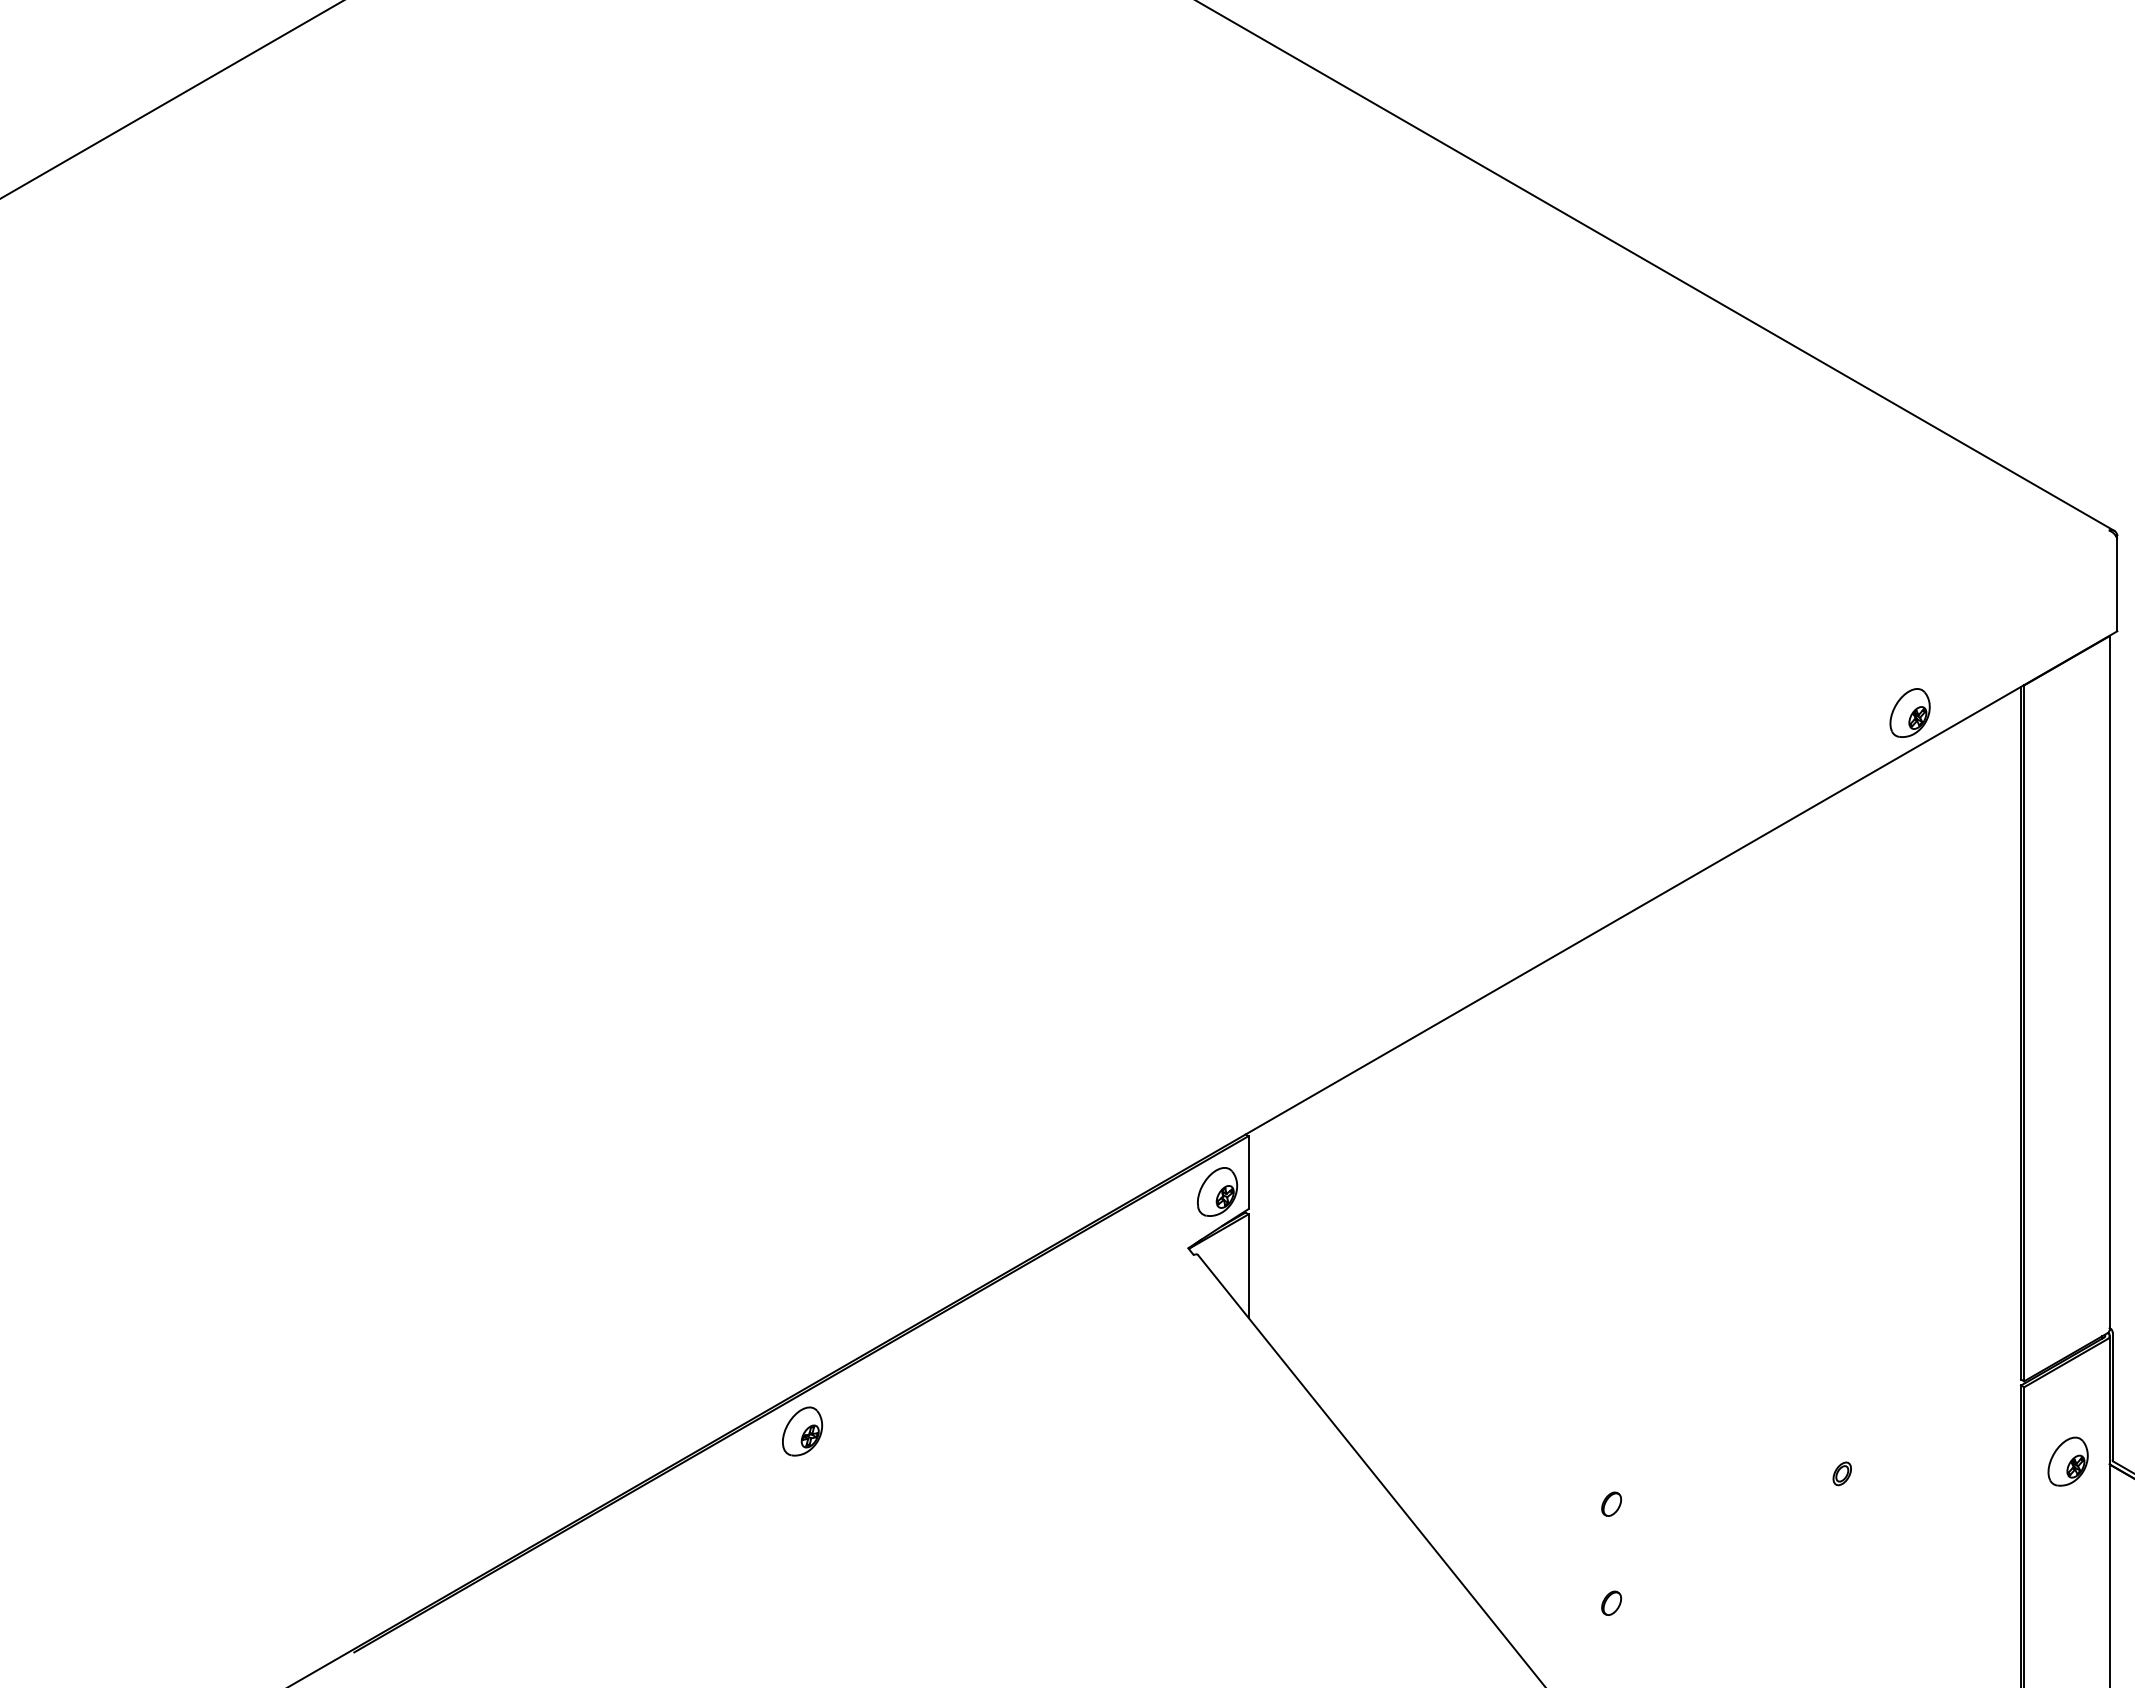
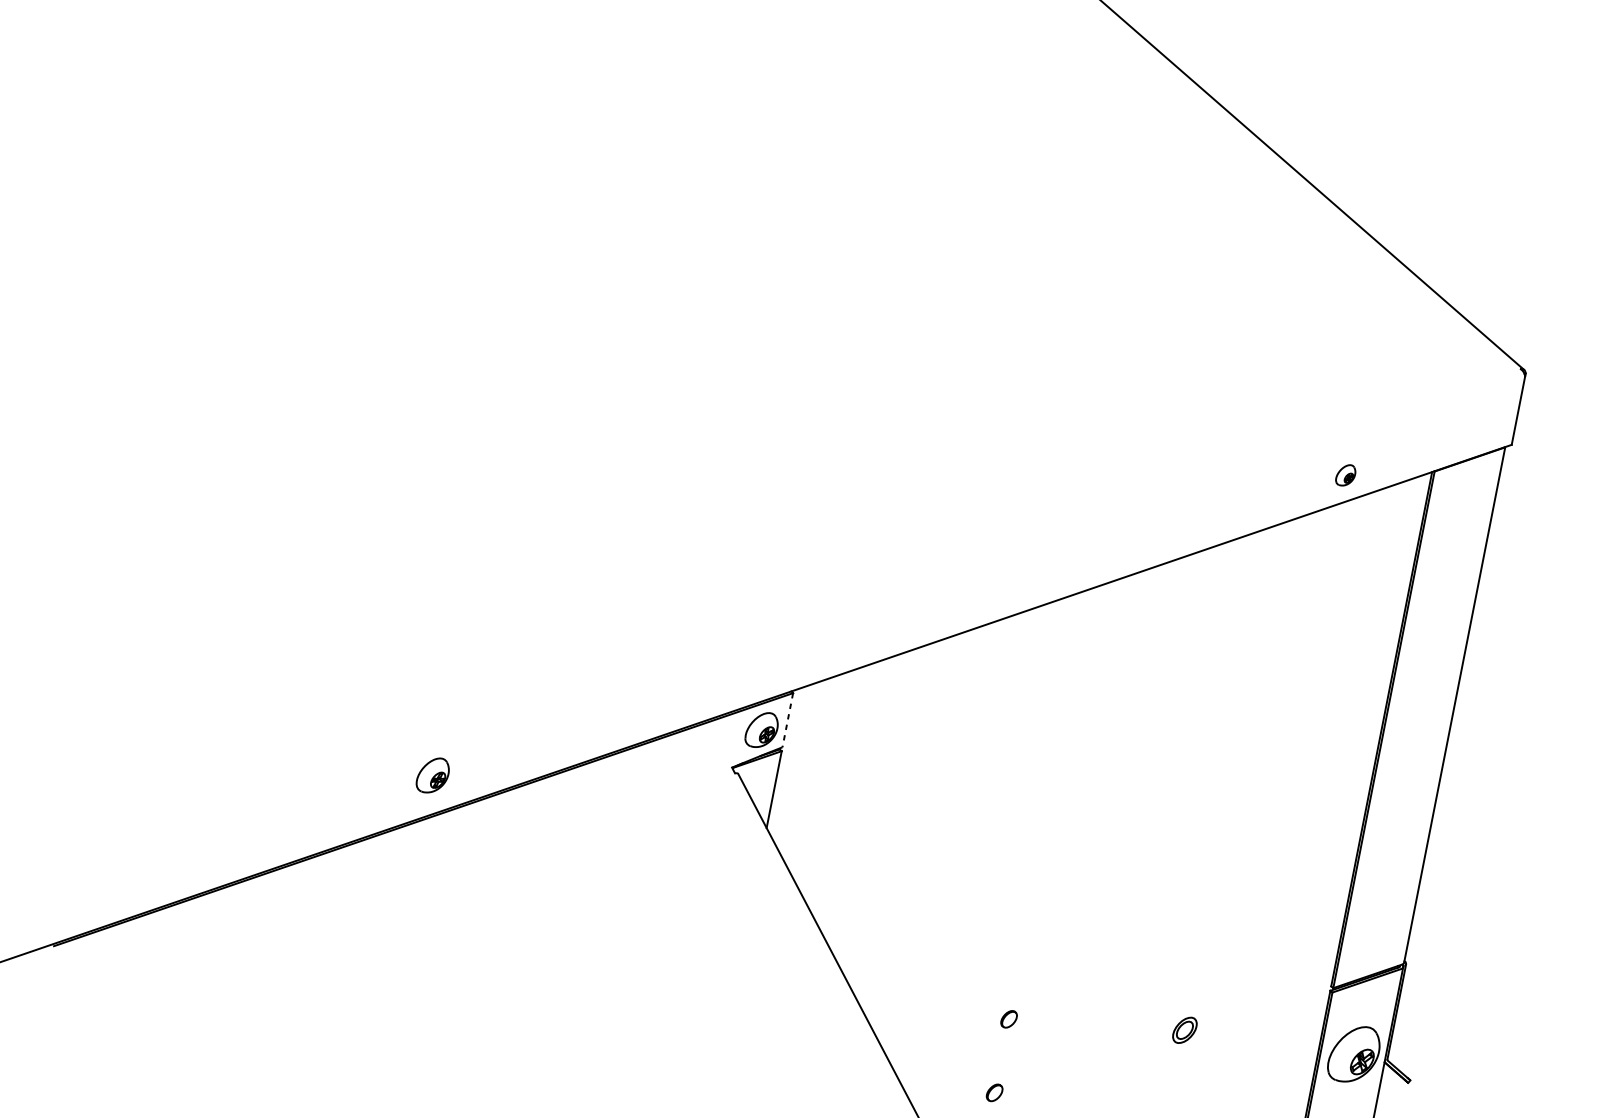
part: (1909, 712) -> (1345, 474), size x0.6
line: (1248, 1173) -> (787, 720), solid -> dashed
part: (802, 1431) -> (433, 775), moved
part: (2067, 1461) -> (1353, 1053), size x1.6
part: (1841, 1473) -> (1184, 1029), size x1.6

